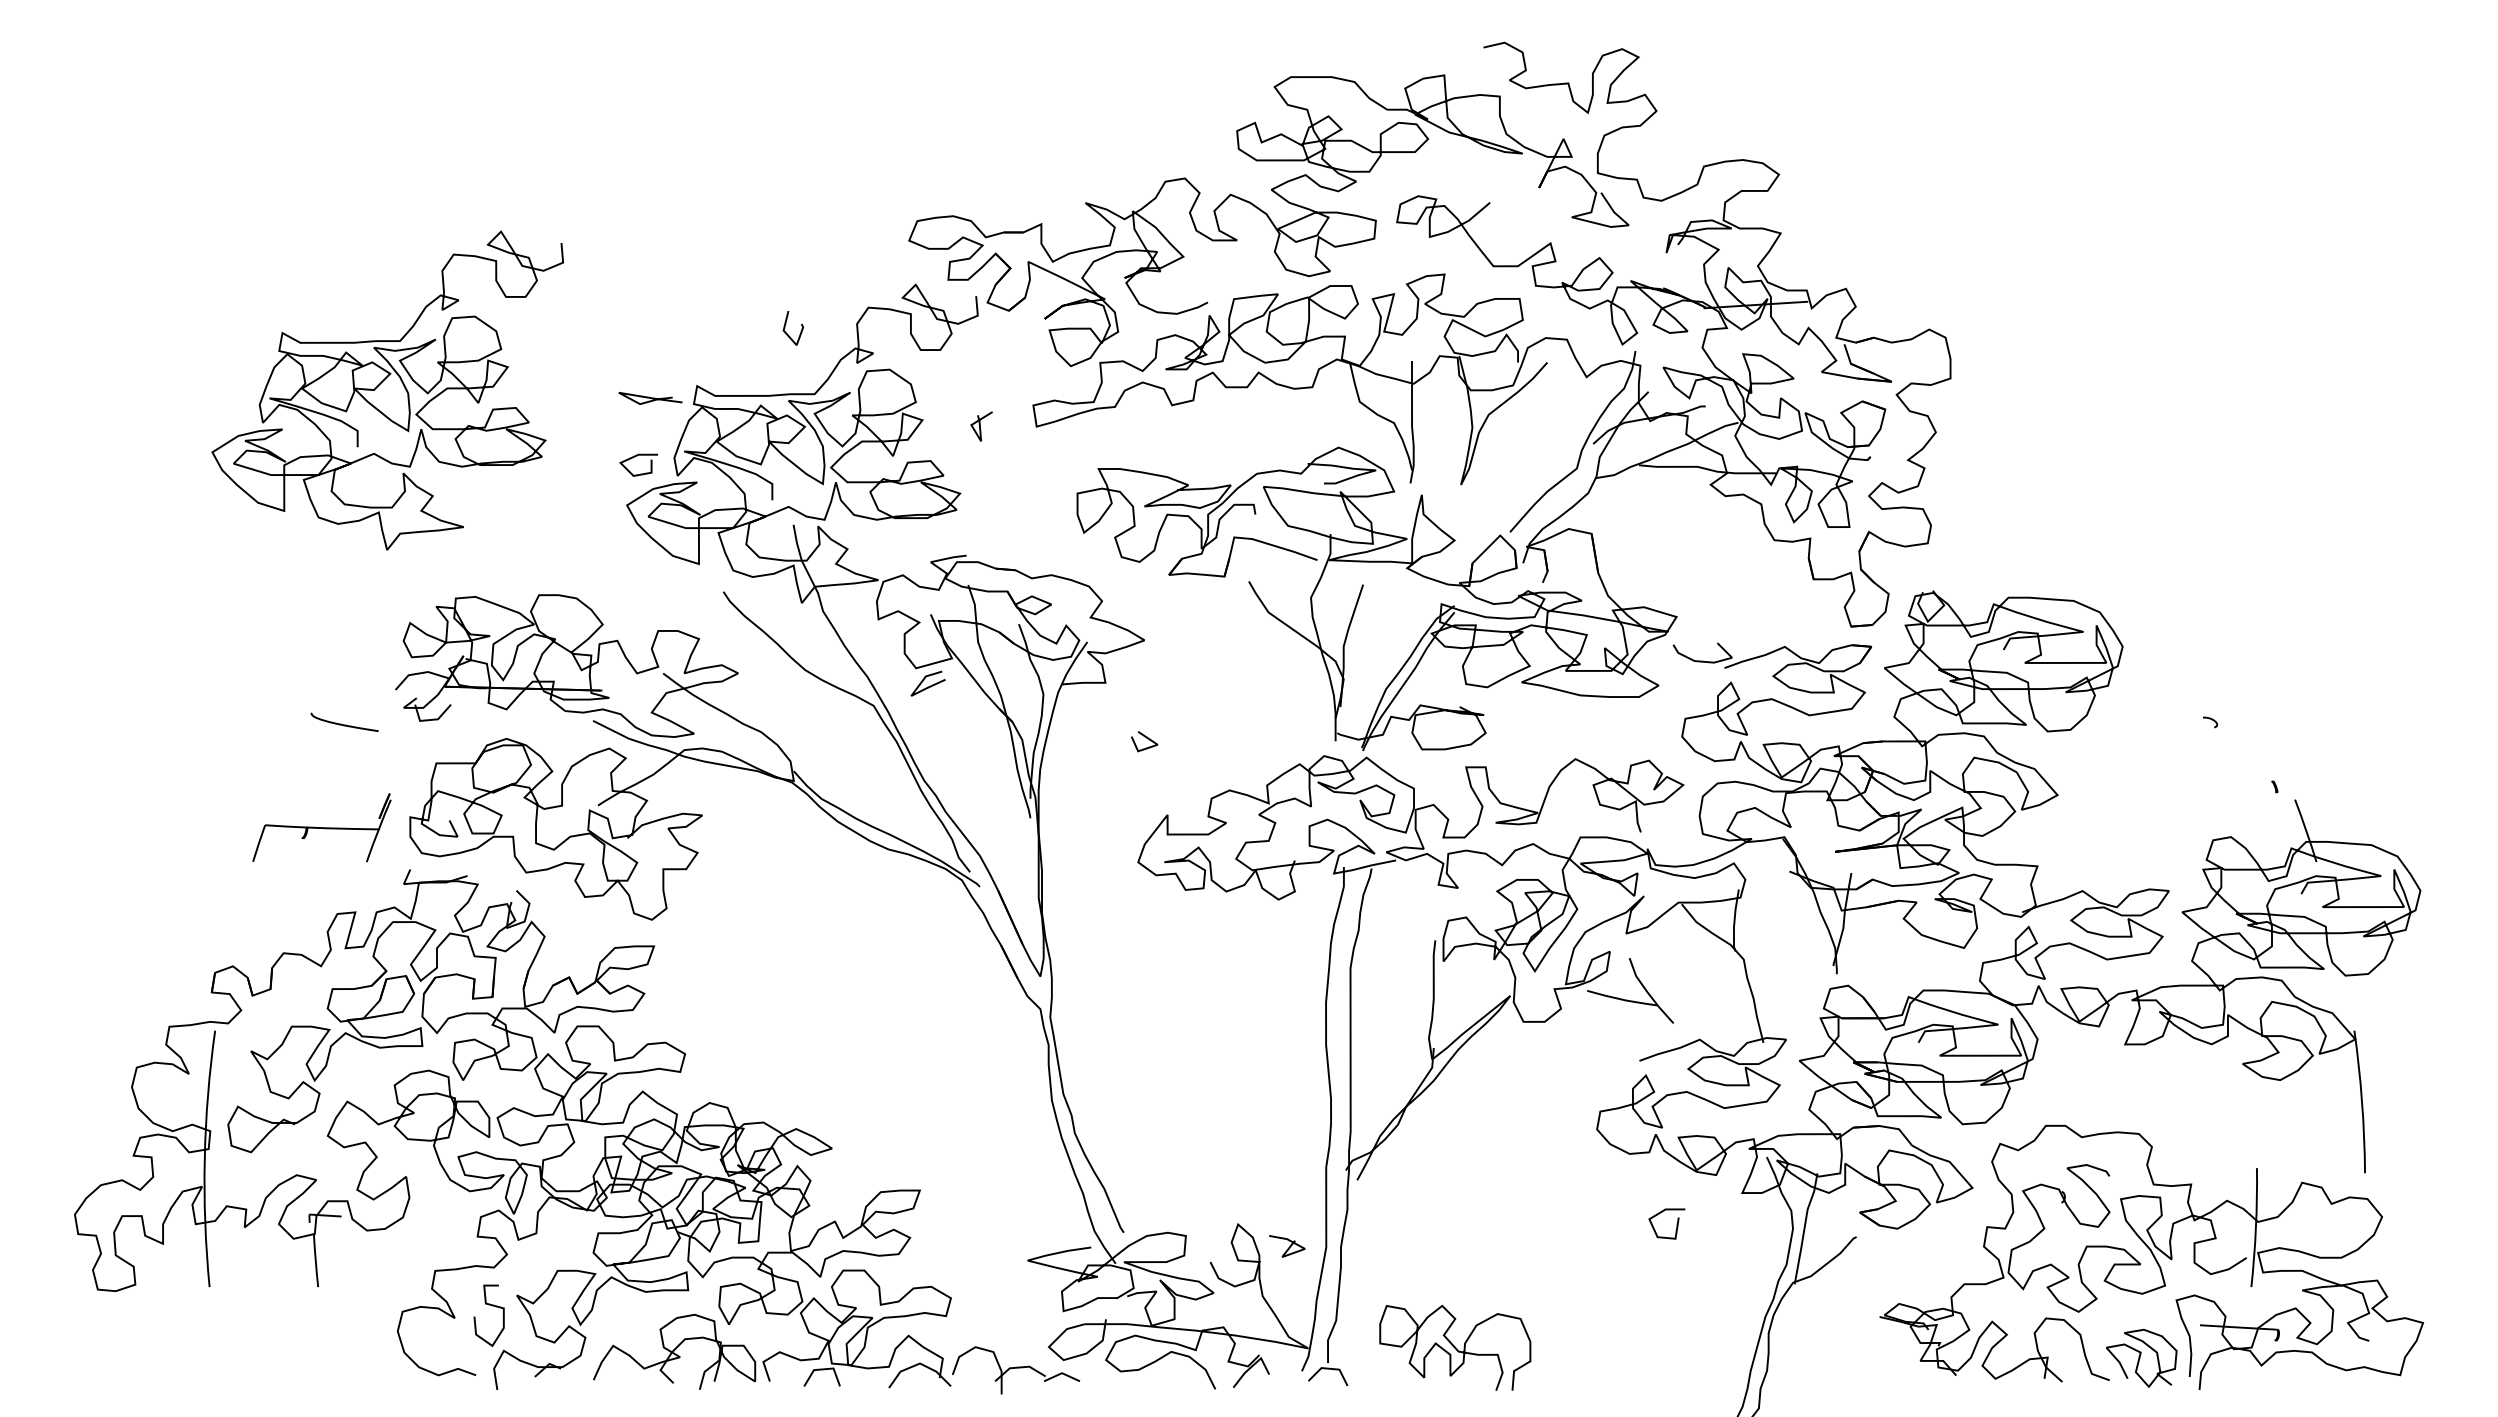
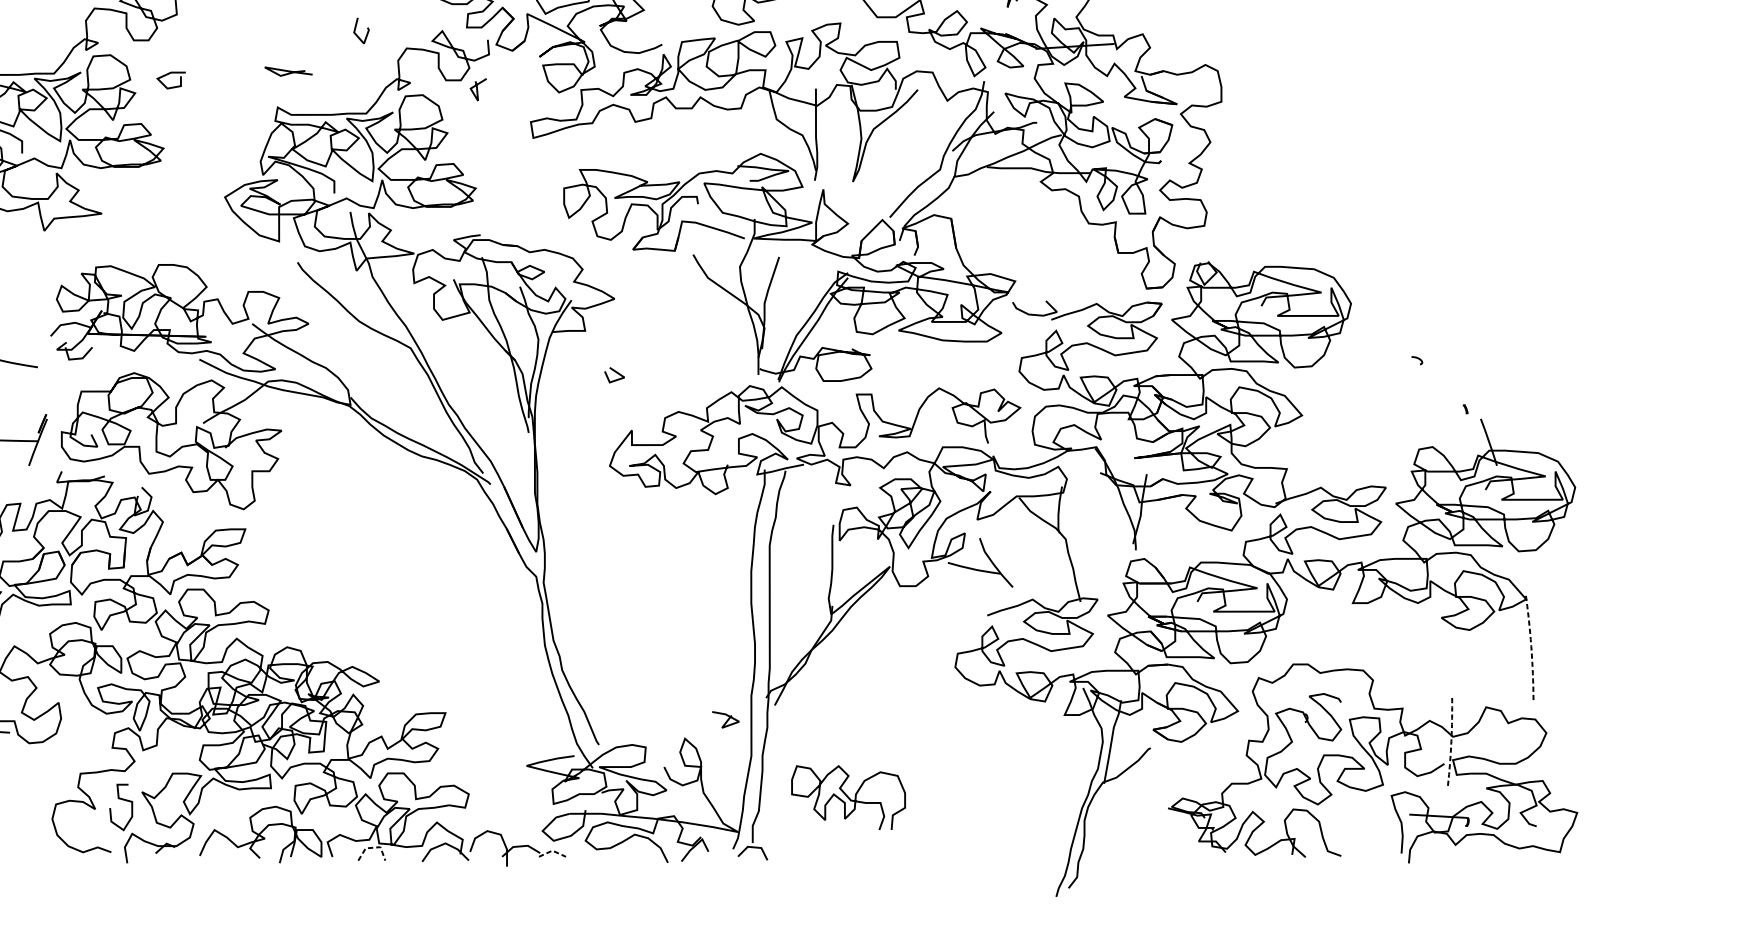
line: (800, 331) -> (366, 33), moved
curve: (650, 398) -> (288, 71), moved
line: (980, 426) -> (477, 89), moved
curve: (635, 457) -> (168, 74), moved
line: (927, 686) -> (451, 333), removed
arc: (2362, 1101) -> (1531, 646), solid -> dashed
curve: (1676, 1224) -> (1015, 738), removed
arc: (2255, 1227) -> (1451, 740), solid -> dashed
curve: (1288, 1247) -> (726, 720), moved
curve: (1455, 1347) -> (848, 797), moved
curve: (2140, 1357) -> (1364, 838), removed
line: (823, 1369) -> (372, 847), solid -> dashed
line: (1062, 1373) -> (552, 850), solid -> dashed

